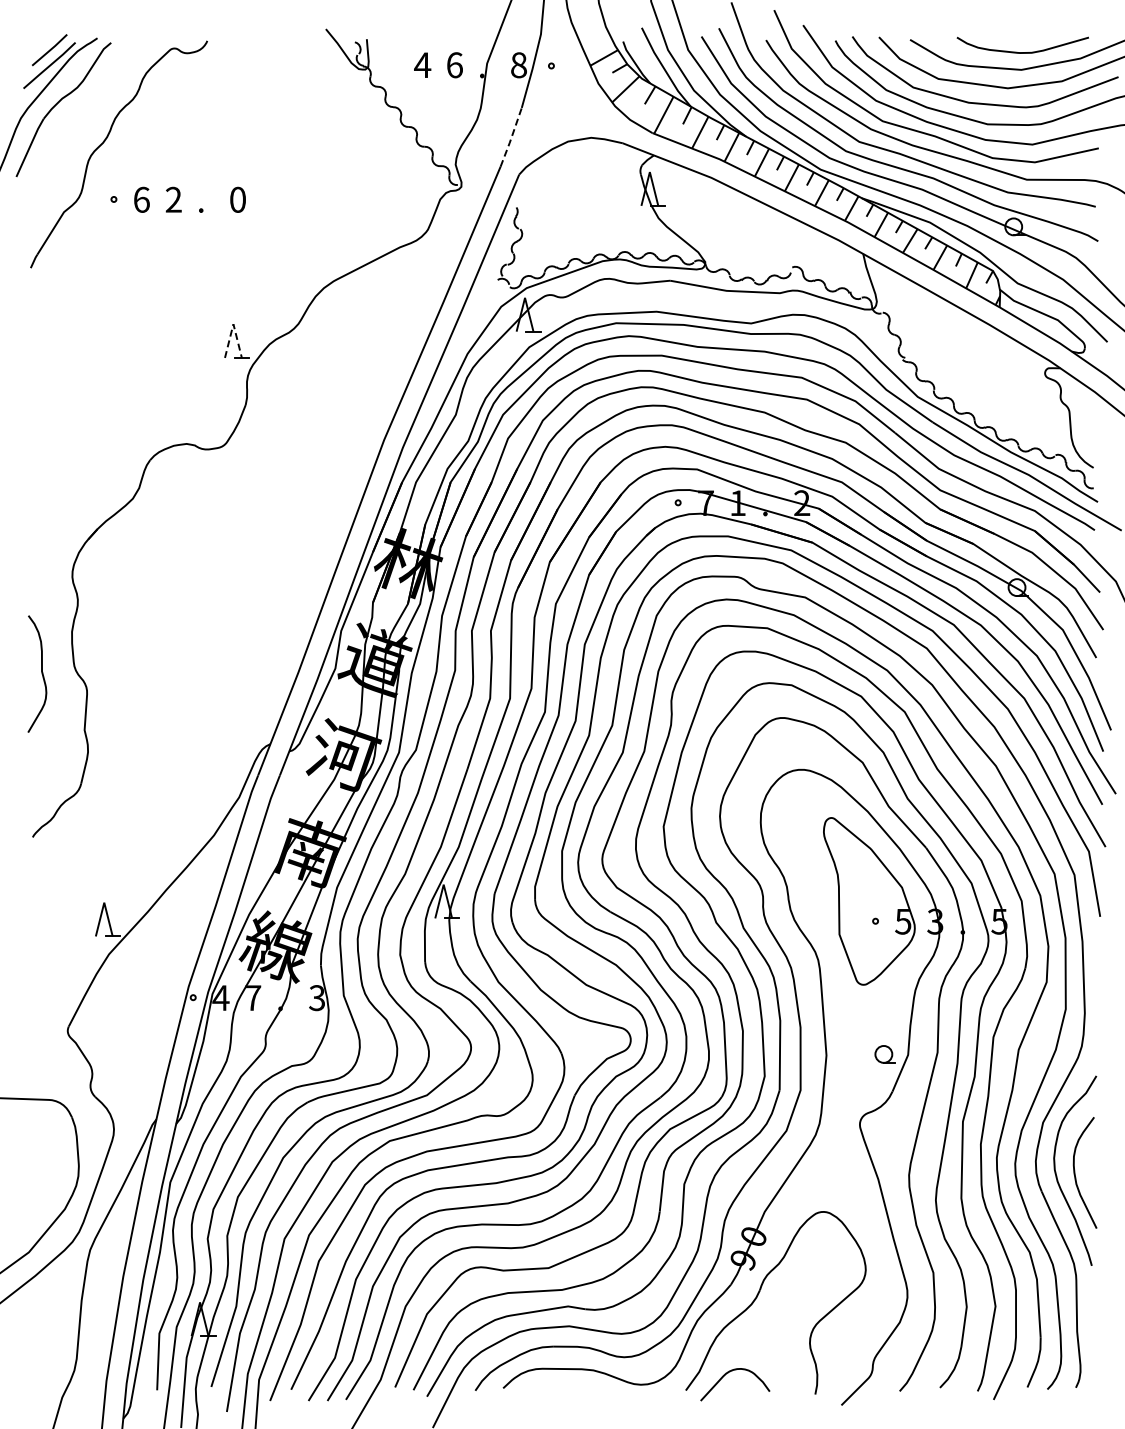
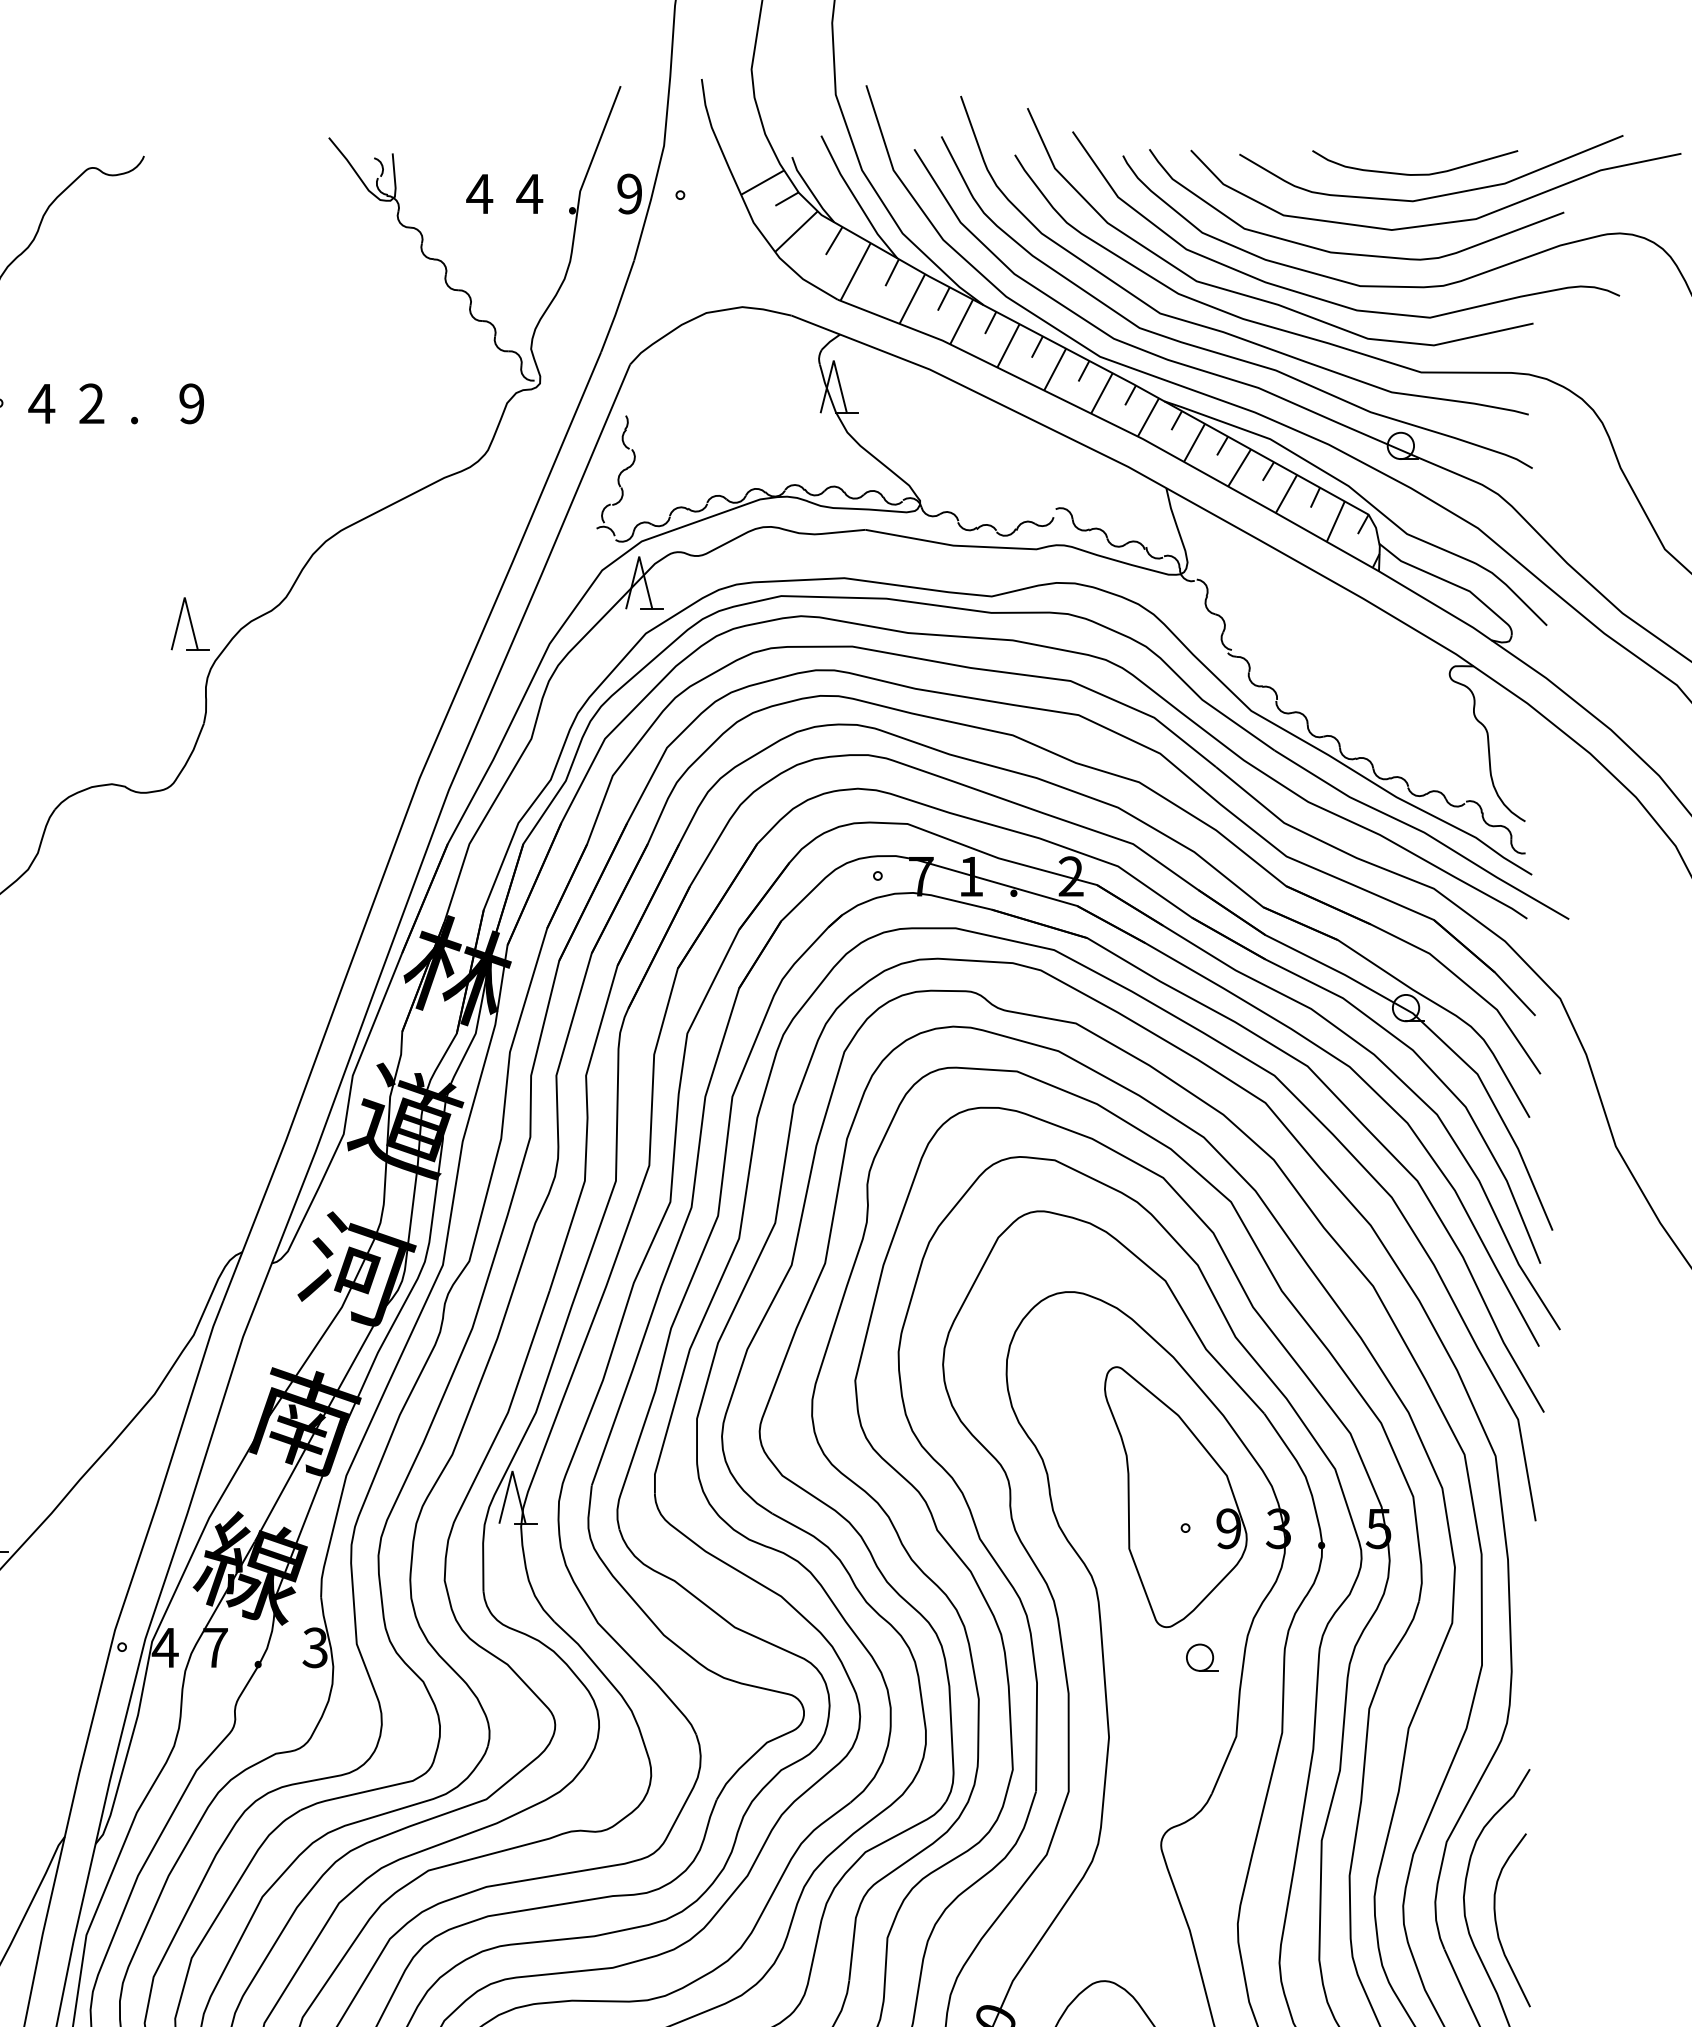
text: (454, 65) -> (529, 194), 6 -> 4
text: (518, 65) -> (629, 194), 8 -> 9
line: (511, 137) -> (618, 306), dashed -> solid
text: (141, 199) -> (41, 403), 6 -> 4
text: (237, 199) -> (191, 403), 0 -> 9
line: (233, 324) -> (184, 598), dashed -> solid
text: (903, 921) -> (1229, 1528), 5 -> 9
part: (884, 1054) -> (1201, 1657), moved

